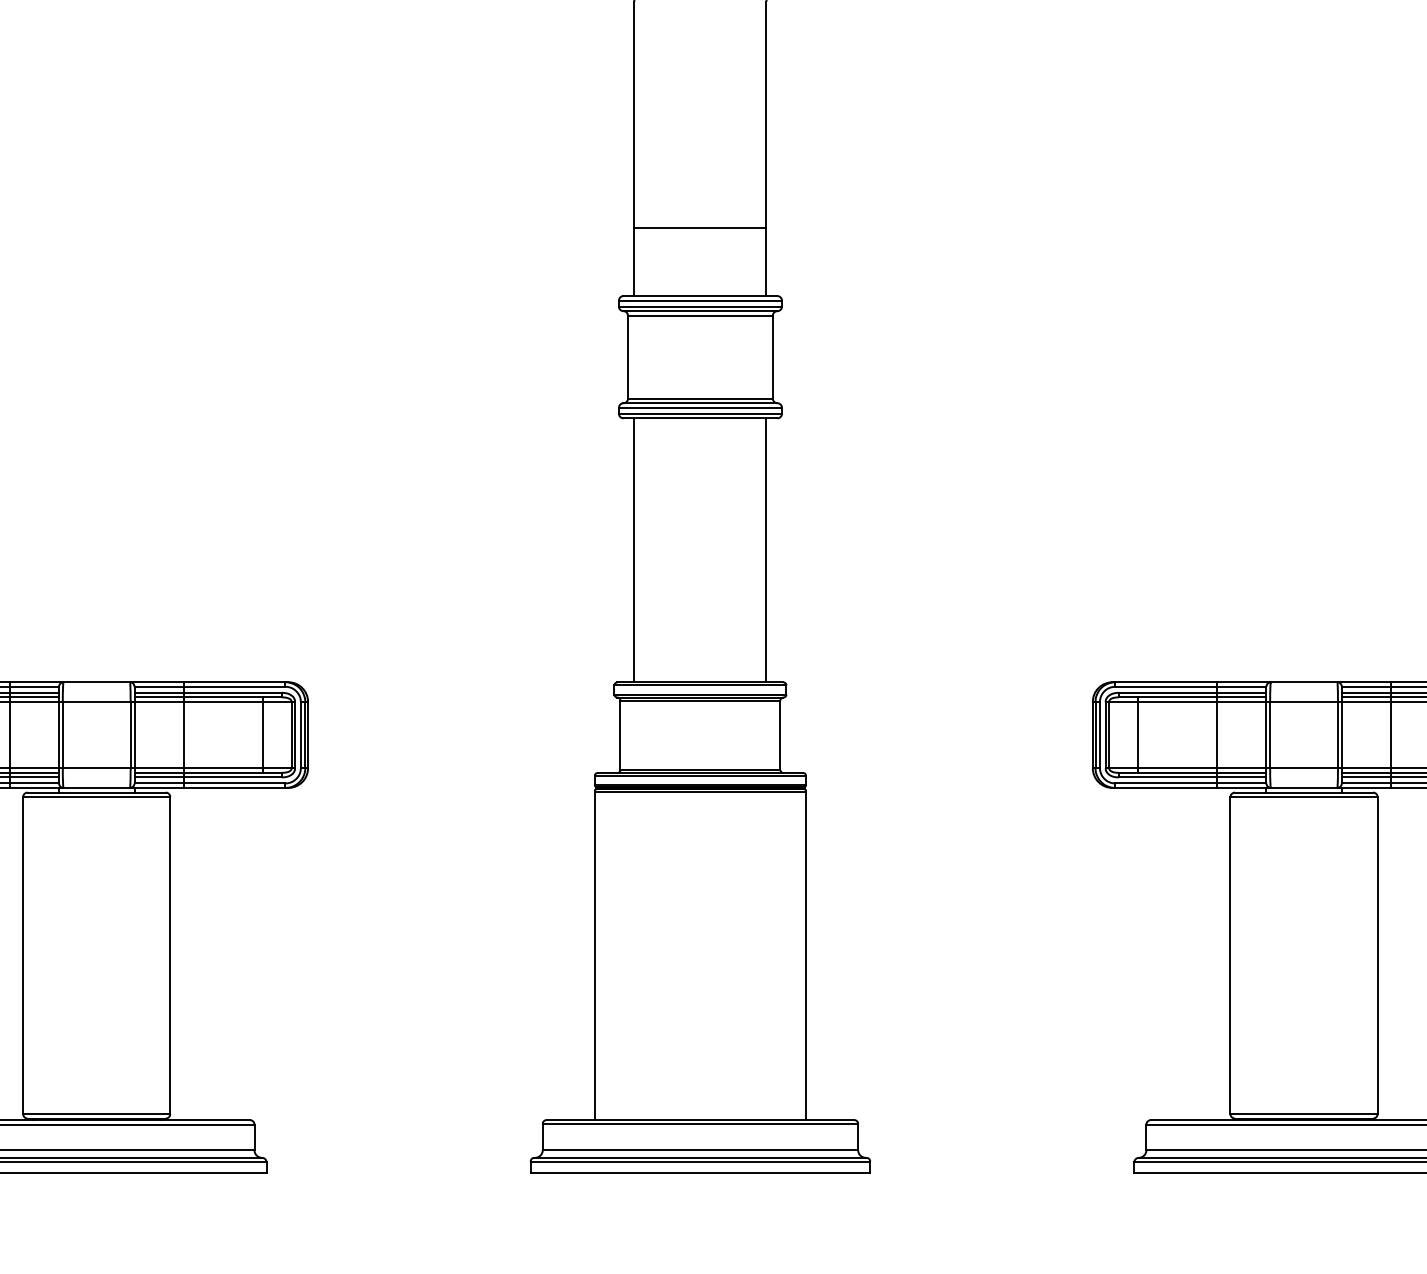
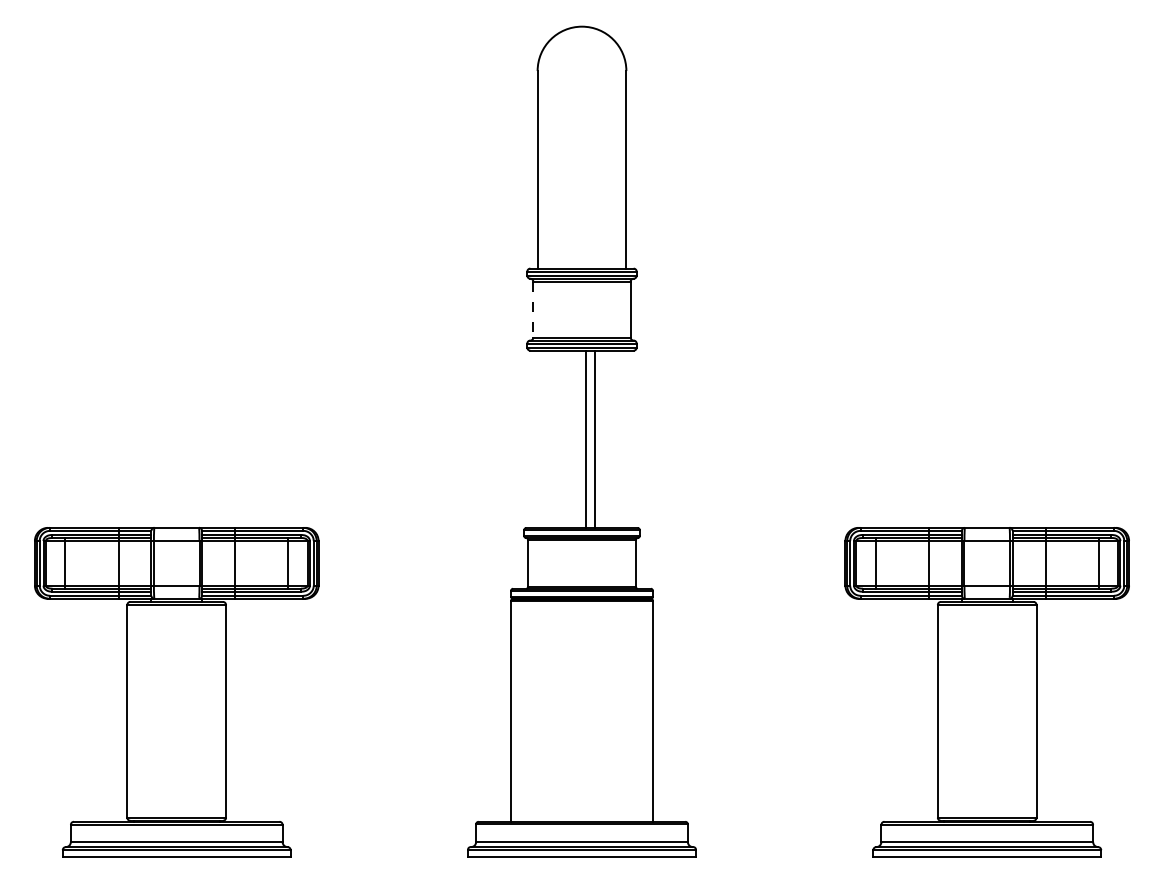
line: (699, 228) -> (581, 223), removed
line: (628, 356) -> (533, 309), solid -> dashed
line: (634, 549) -> (585, 438), moved
line: (766, 549) -> (595, 438), moved

